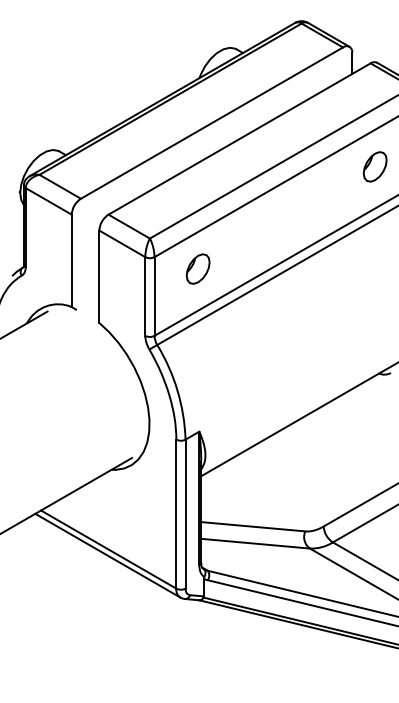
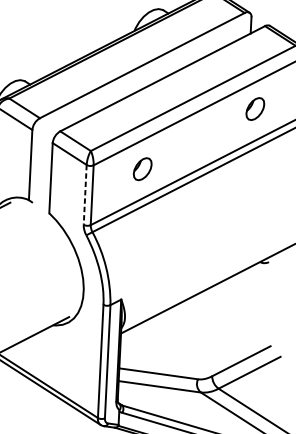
part: (374, 166) -> (254, 108), moved
part: (197, 268) -> (142, 168), moved
line: (145, 297) -> (85, 195), solid -> dashed

